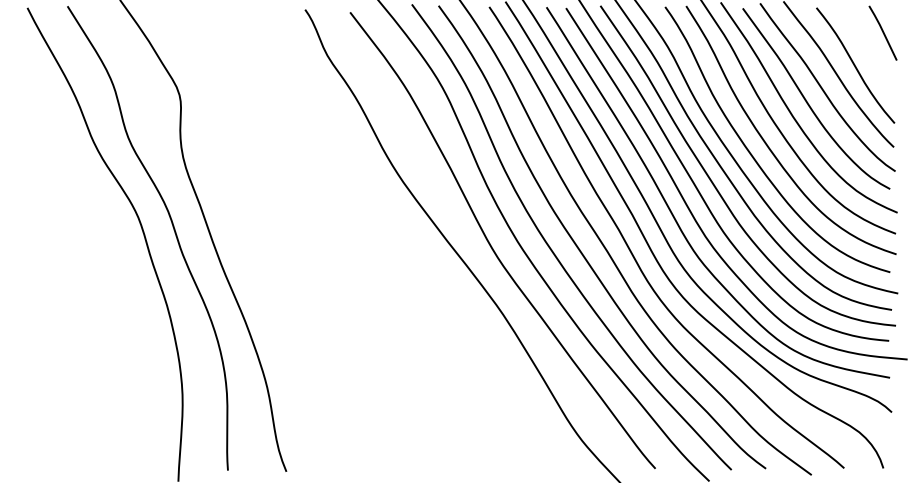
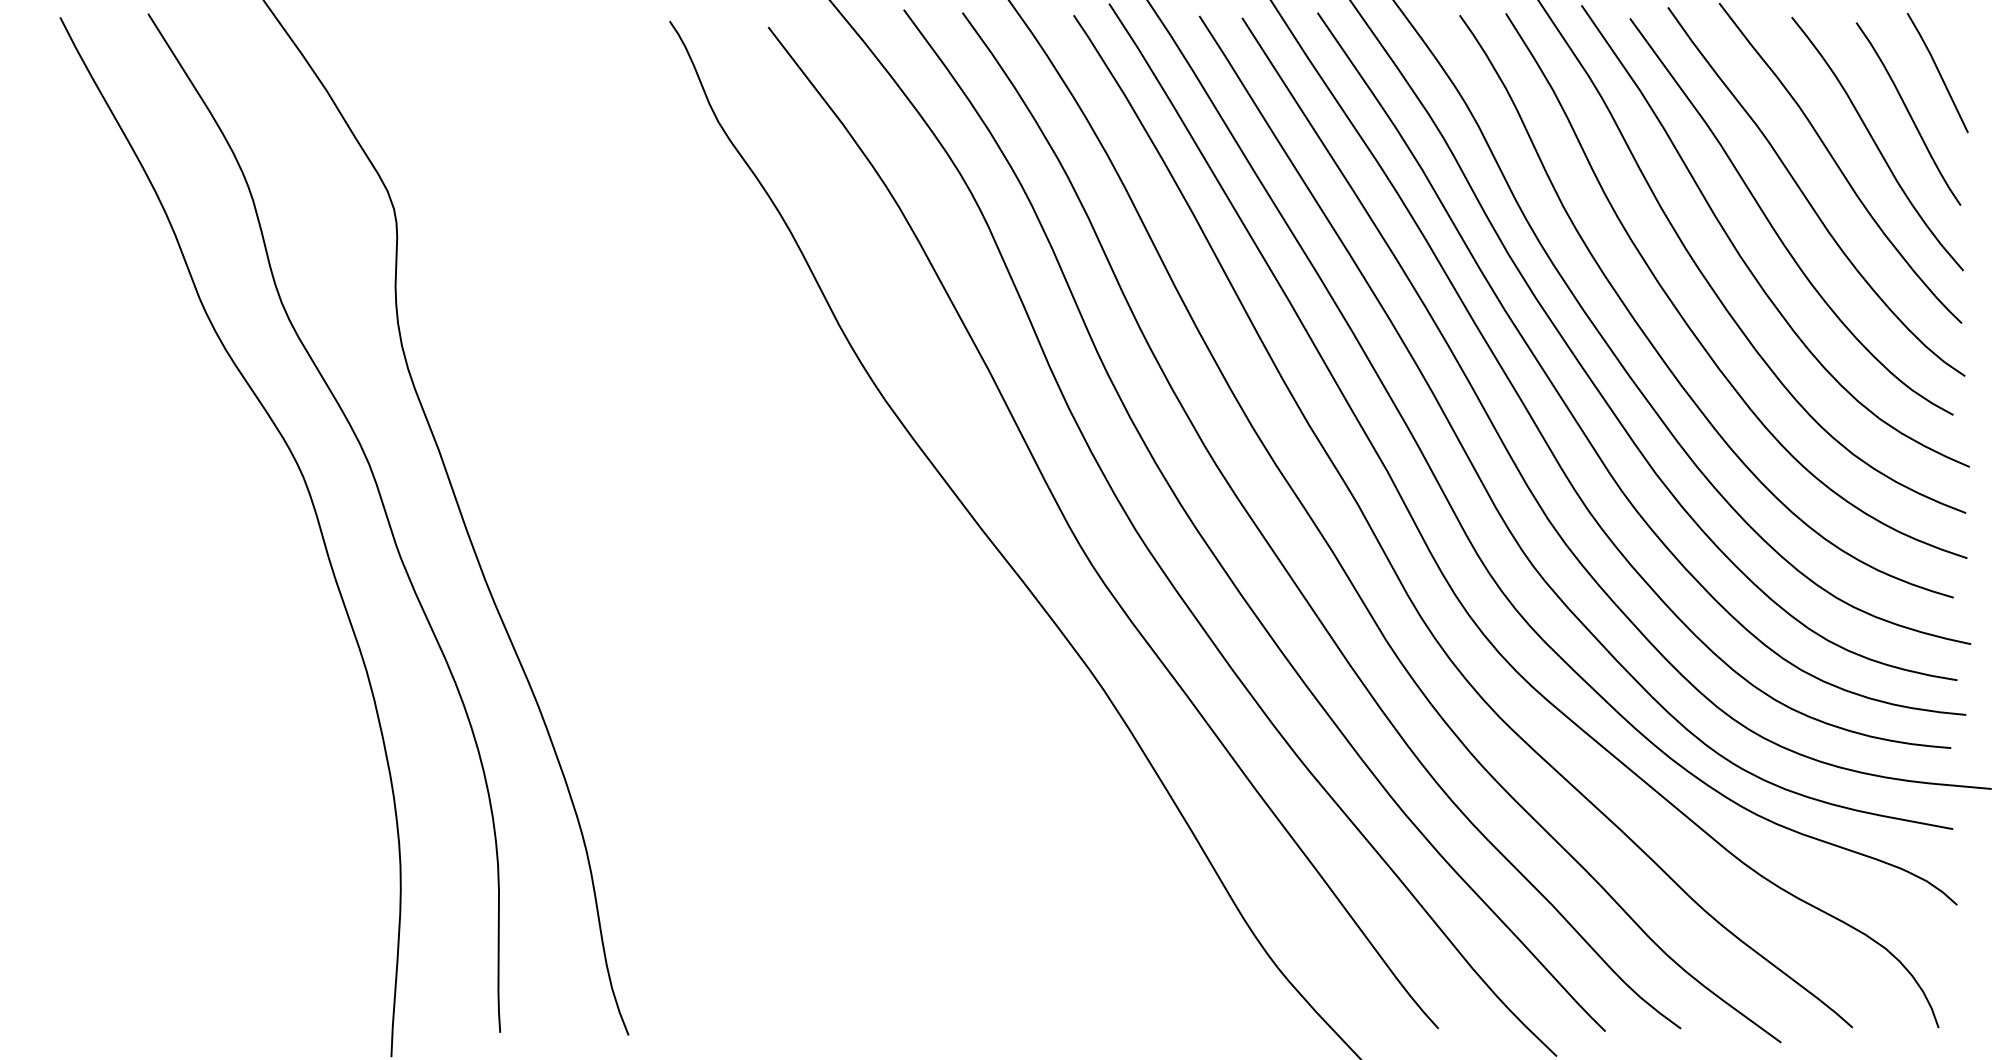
curve: (869, 51) -> (1908, 113), added

